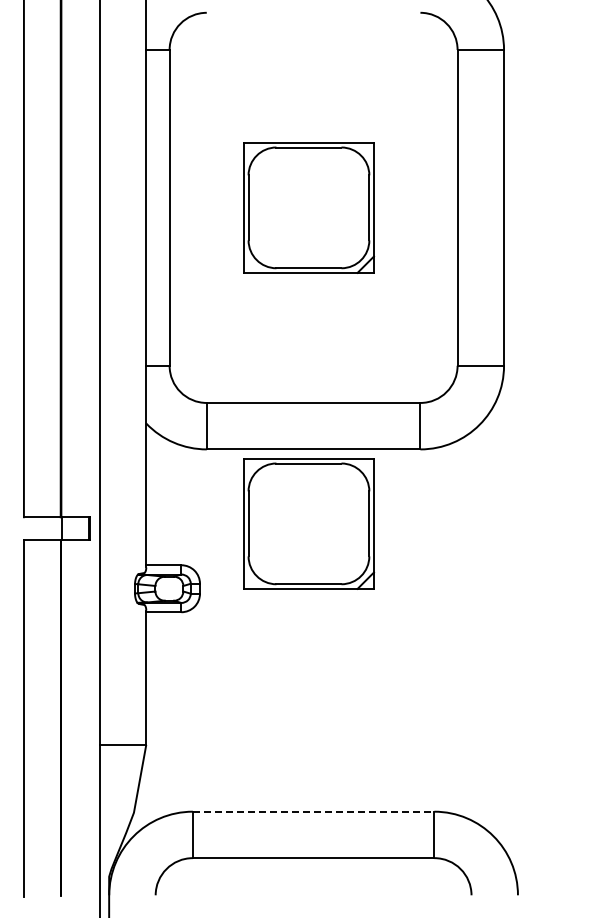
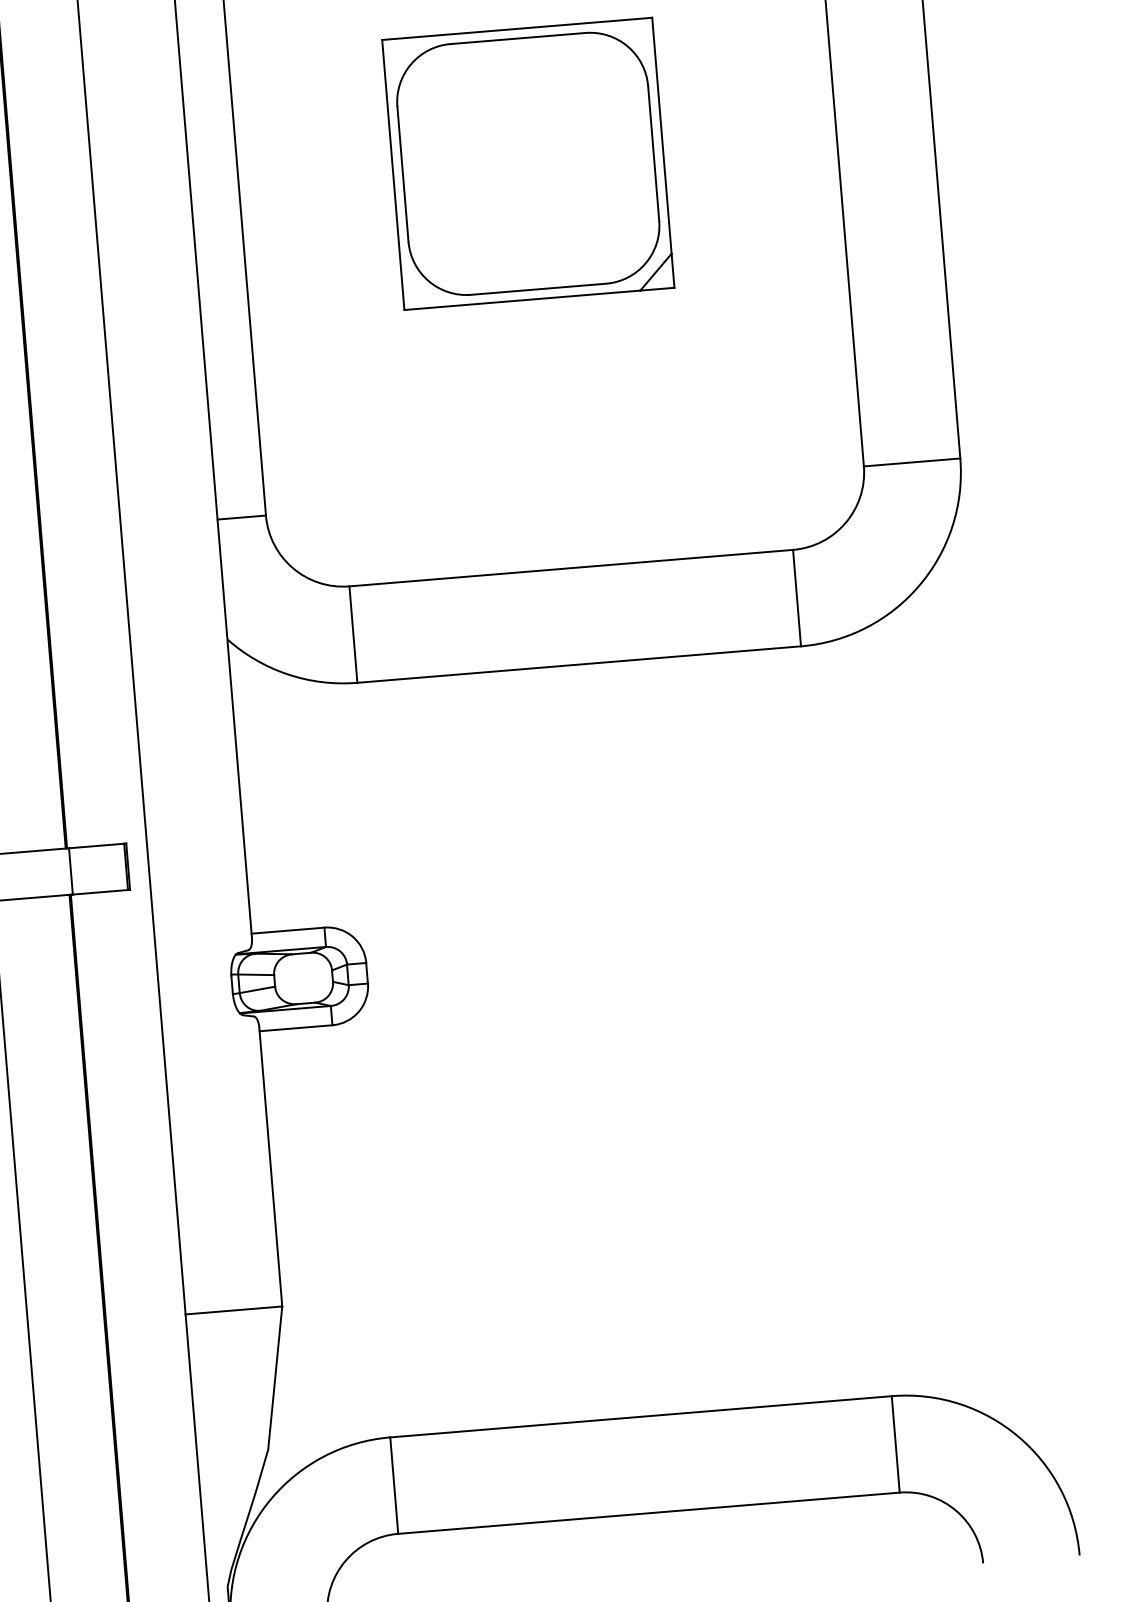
part: (309, 523) -> (583, 819), removed
line: (313, 811) -> (640, 1416), dashed -> solid

